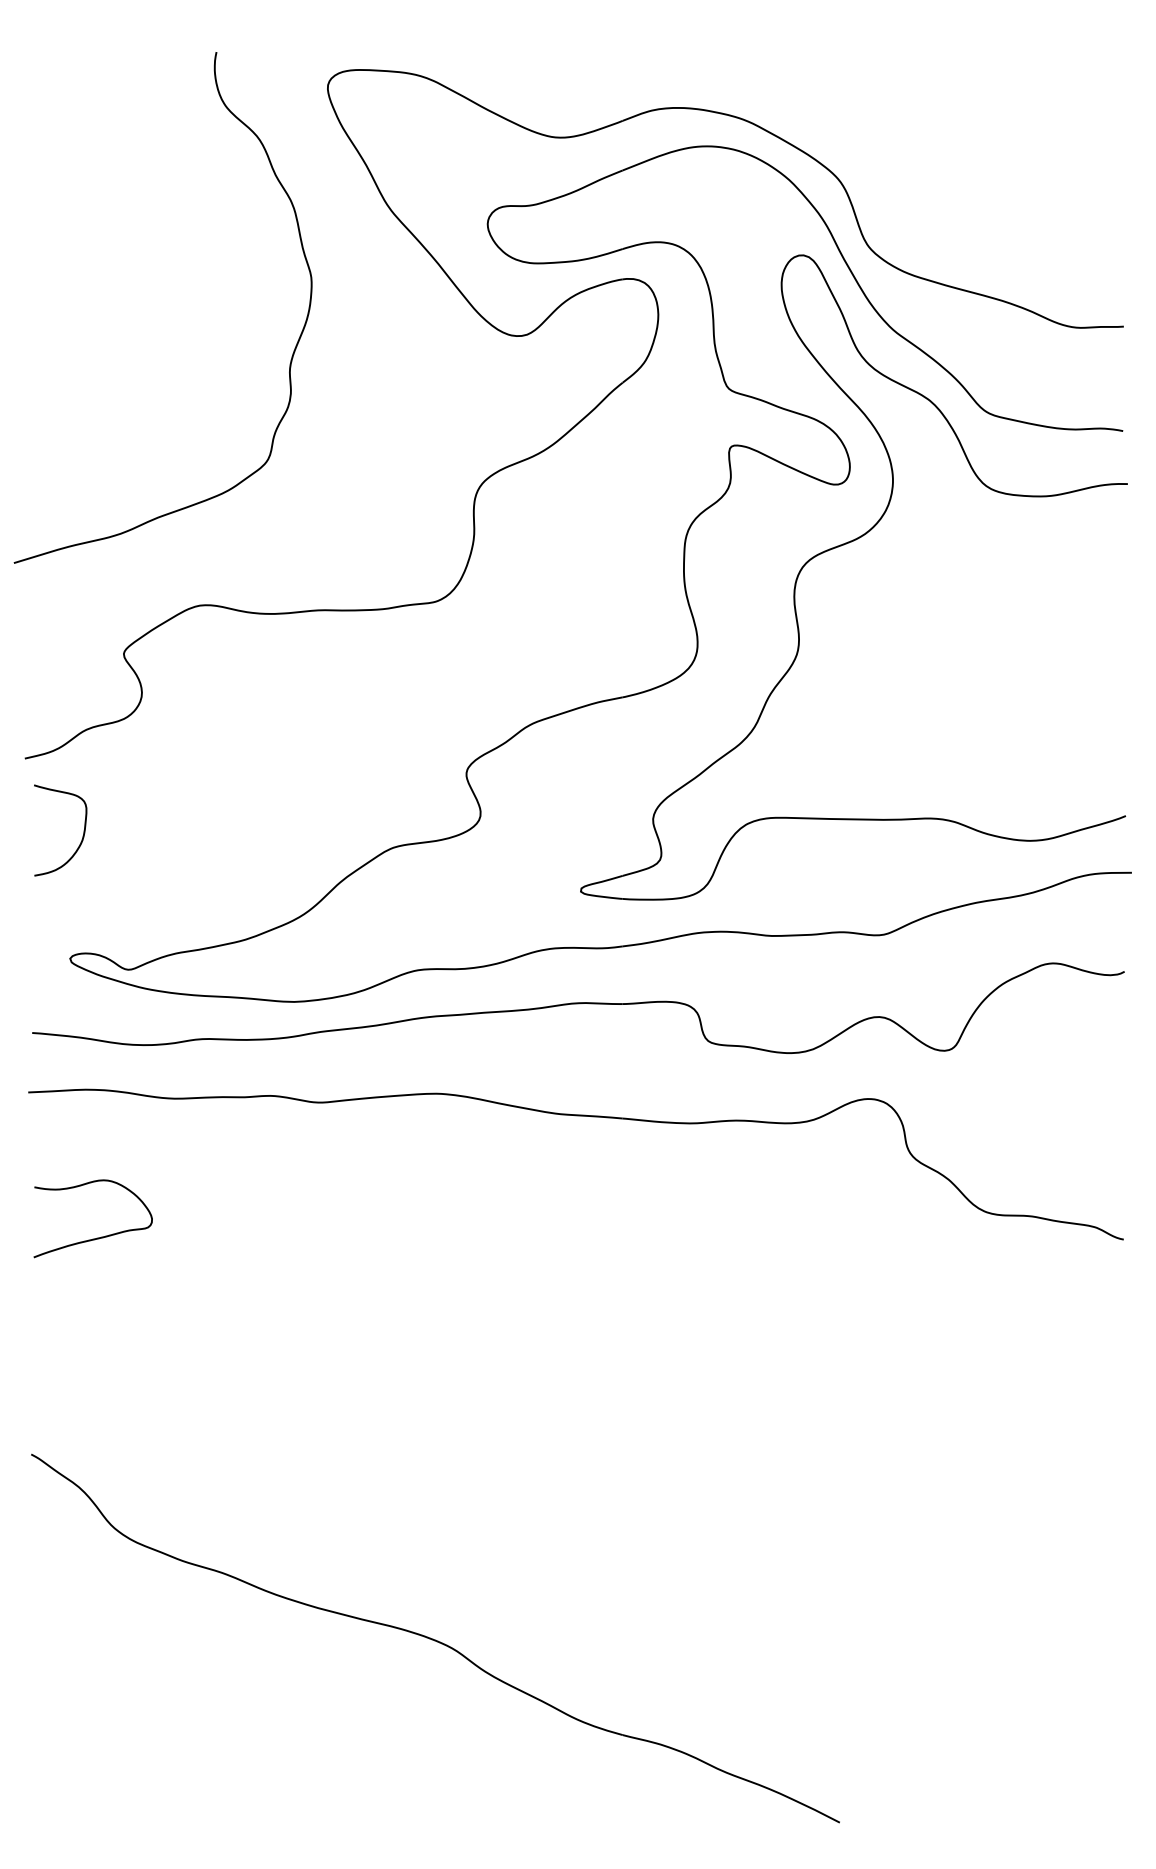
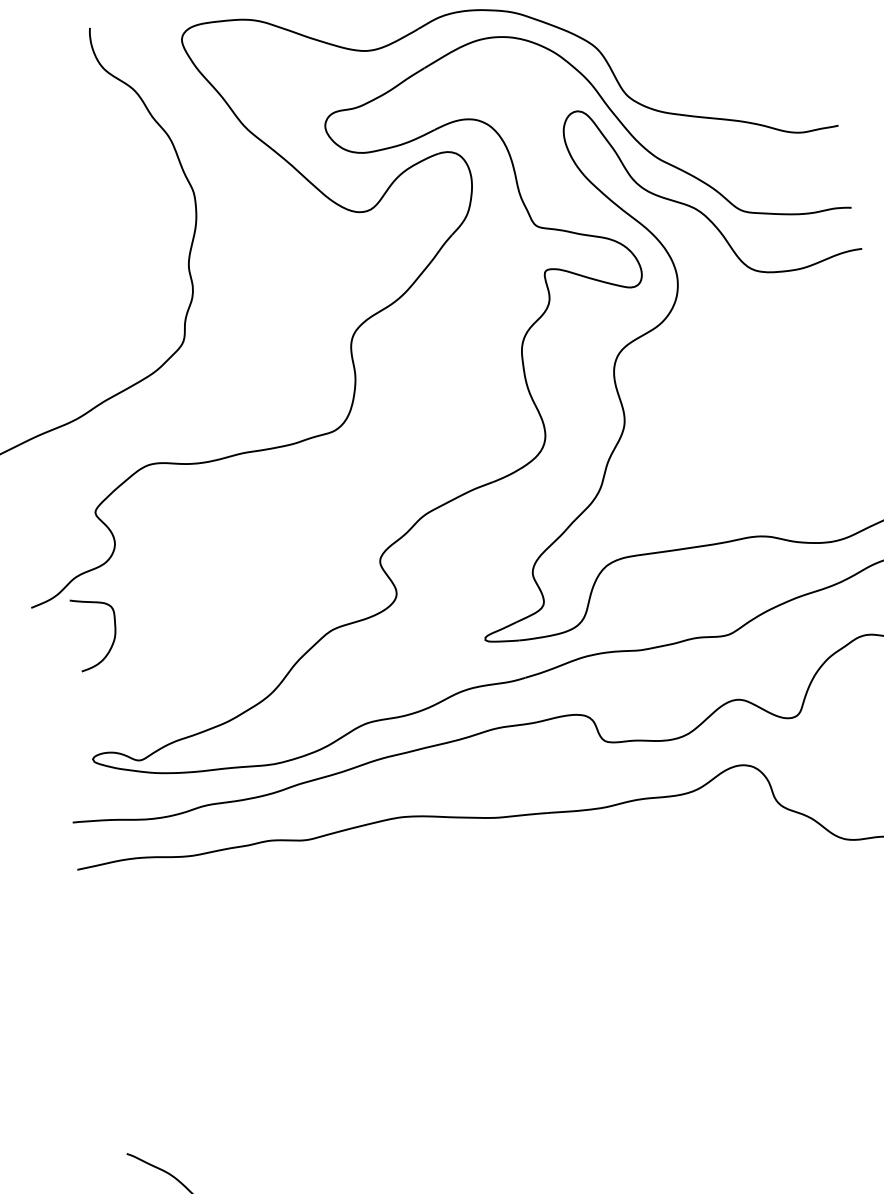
curve: (82, 835) -> (114, 633), moved
curve: (97, 1237) -> (150, 974), removed

